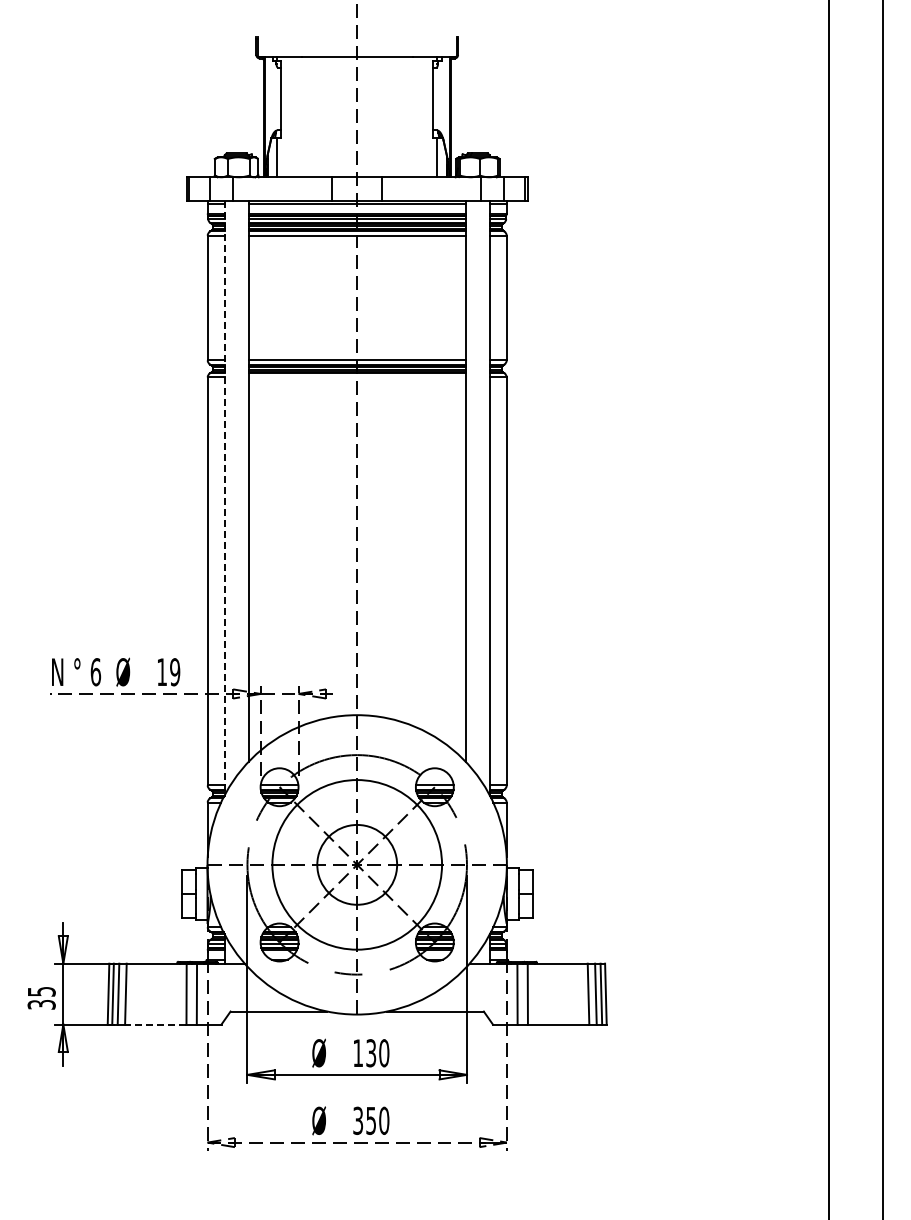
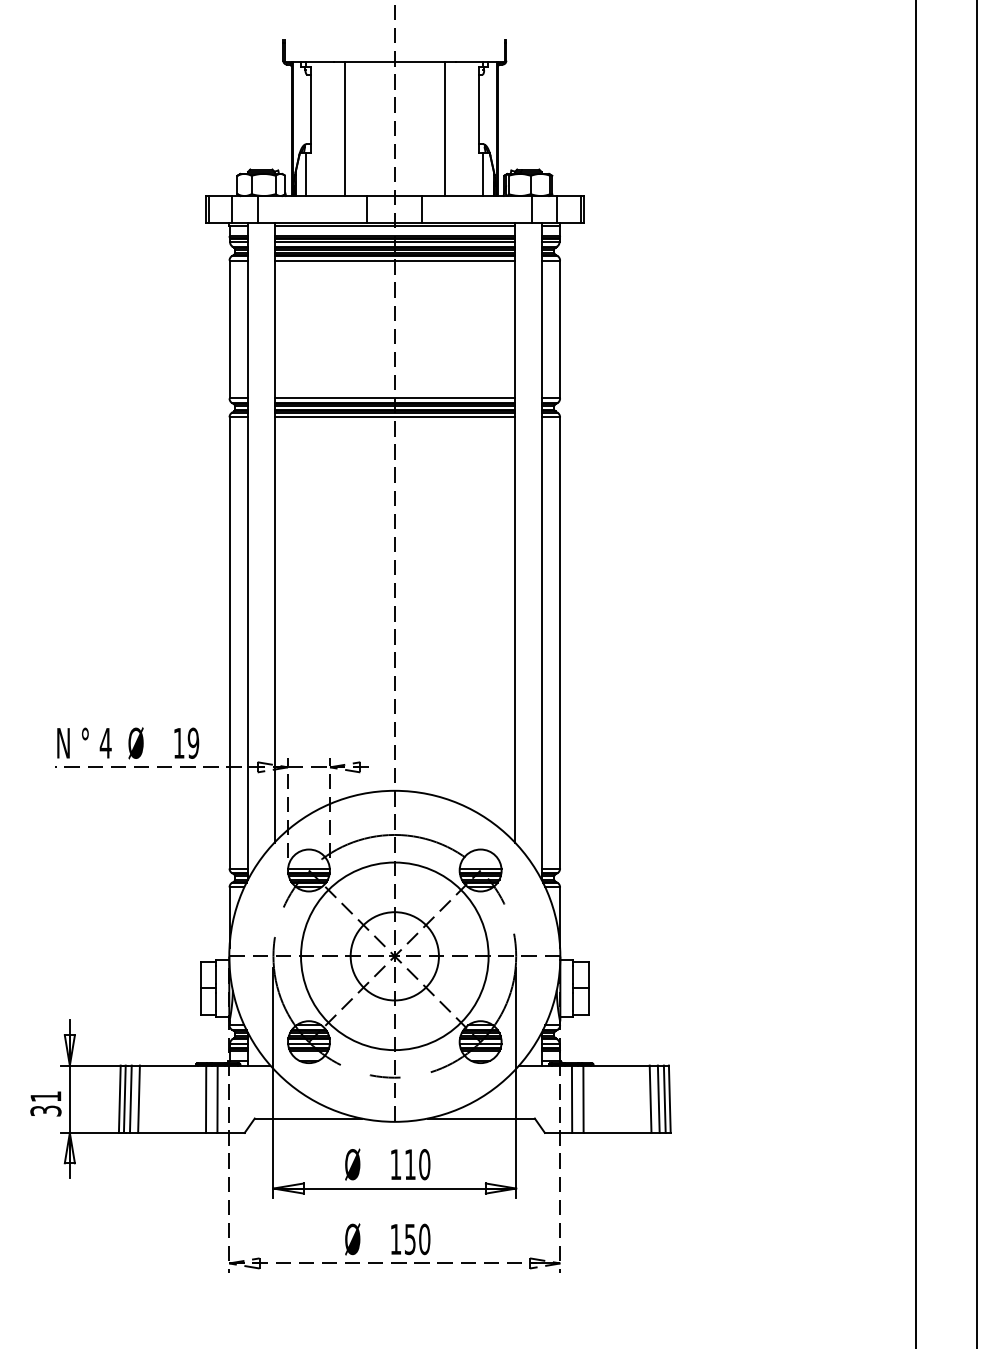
line: (311, 116) -> (344, 128), added
line: (402, 116) -> (444, 128), added
line: (356, 377) -> (394, 417), added
line: (224, 498) -> (248, 551), dashed -> solid
text: (95, 672) -> (105, 743), 6 -> 4
text: (41, 991) -> (45, 1096), 35 -> 31
line: (155, 1024) -> (171, 1132), dashed -> solid
text: (371, 1053) -> (410, 1164), 130 -> 110
text: (358, 1120) -> (396, 1239), 350 -> 150

